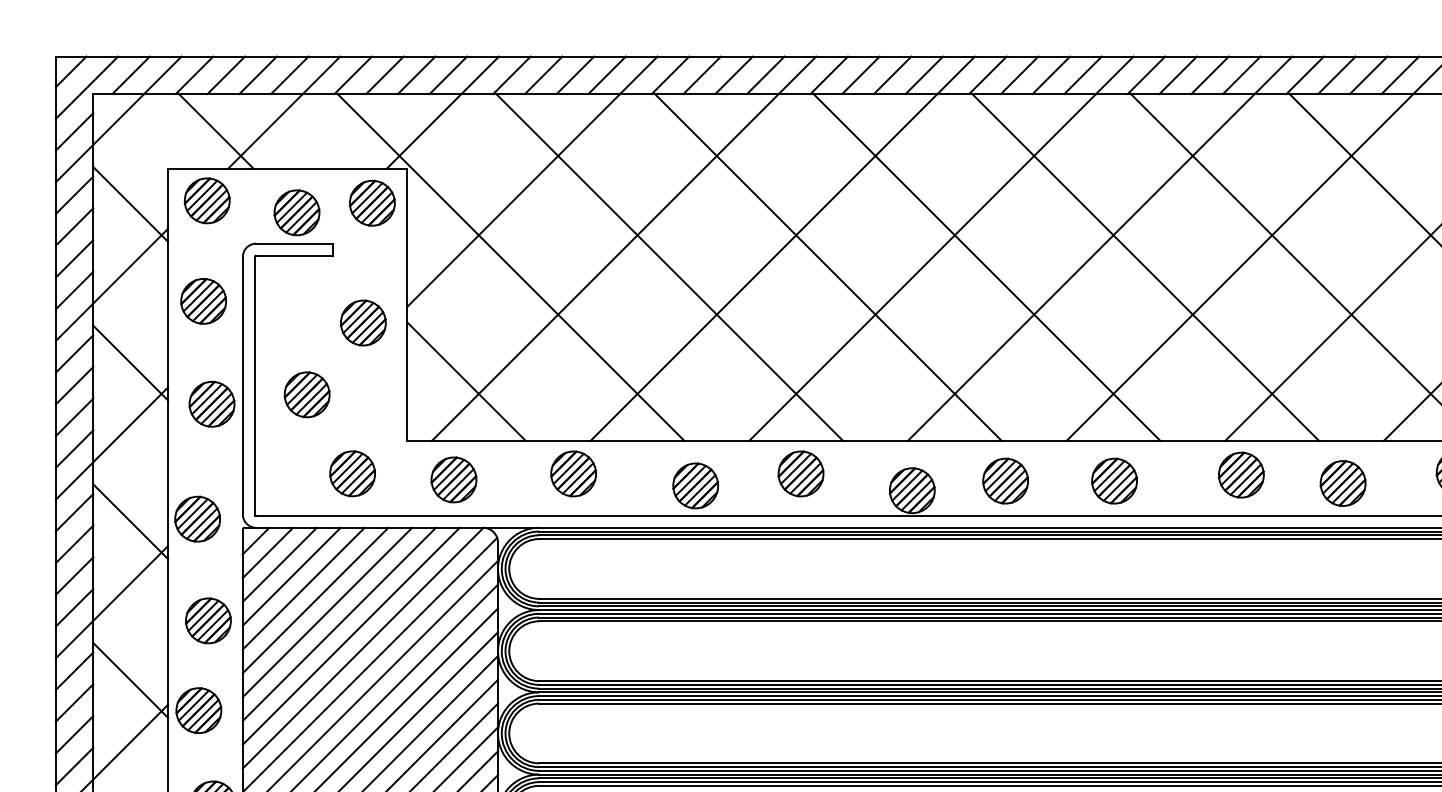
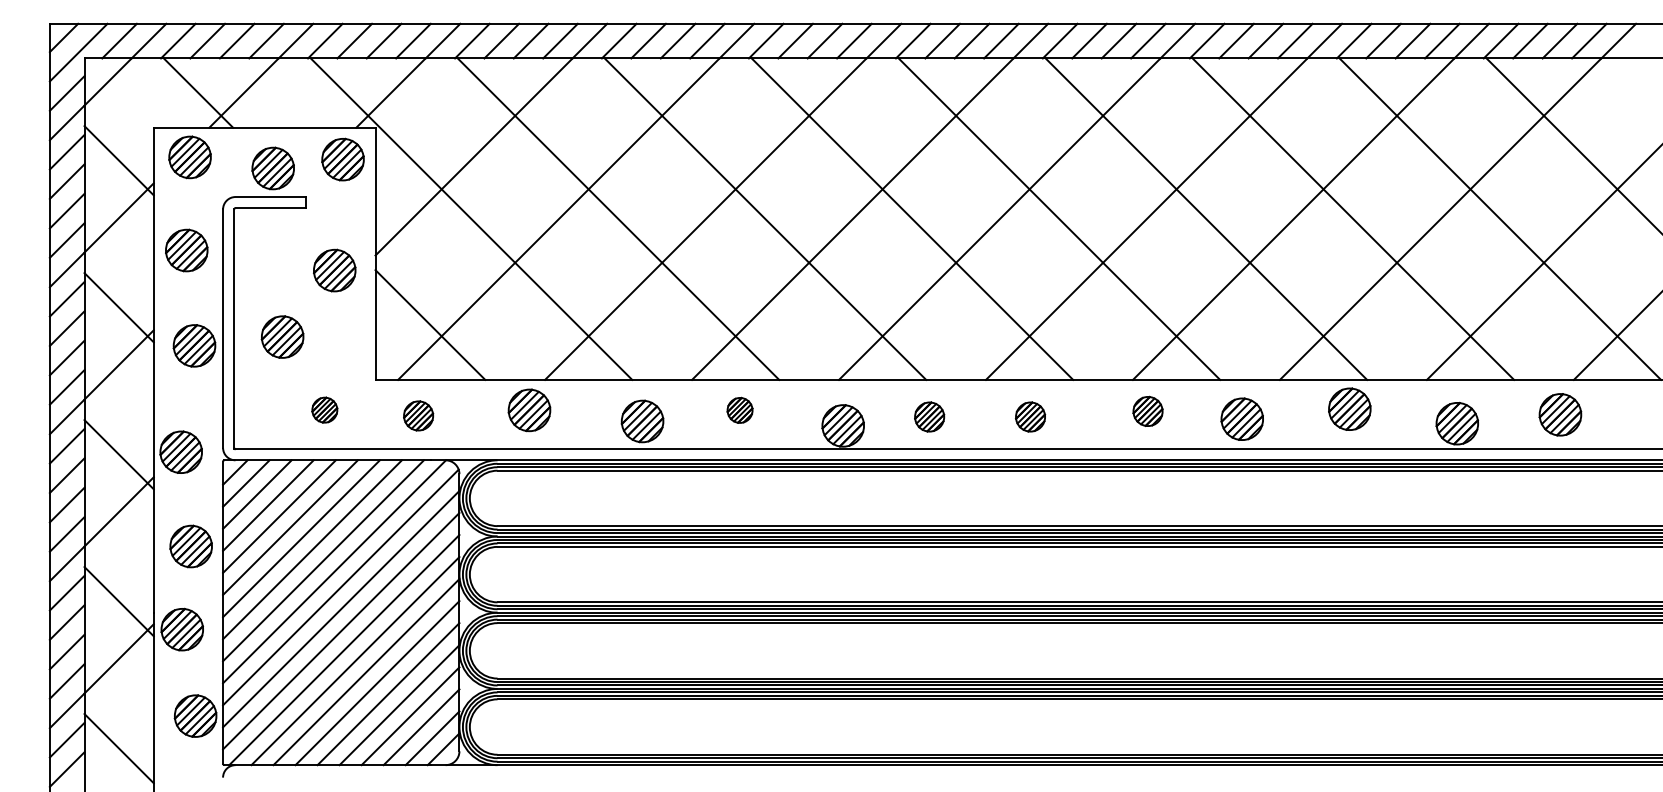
part: (352, 472) -> (324, 409), size x0.6
part: (800, 474) -> (739, 410), size x0.6
part: (1240, 475) -> (1147, 411), size x0.7
part: (453, 479) -> (418, 415), size x0.7
part: (1005, 480) -> (929, 416), size x0.7
part: (1114, 480) -> (1030, 416), size x0.7

